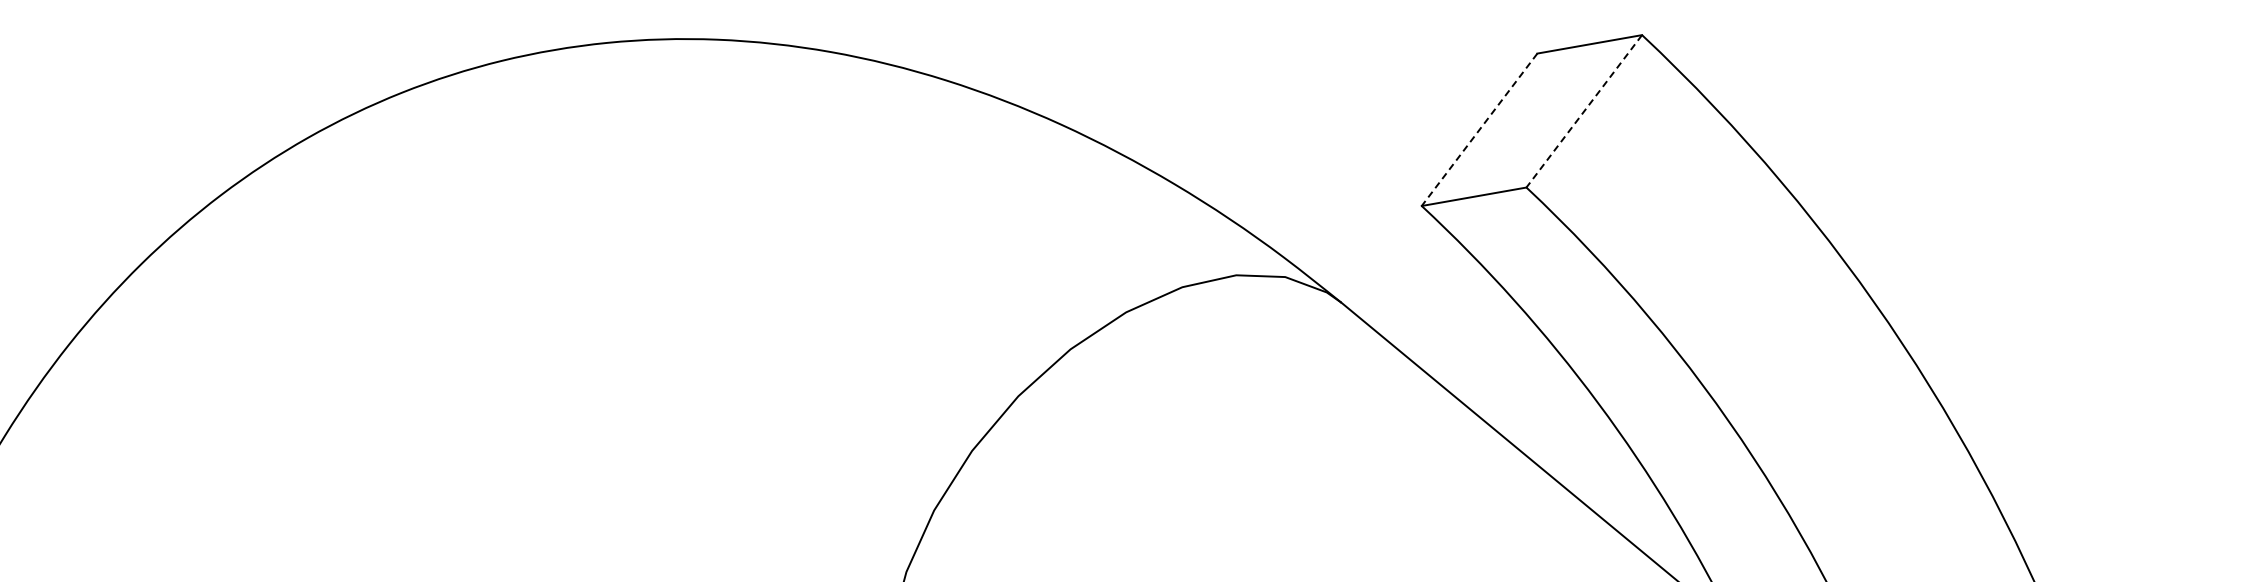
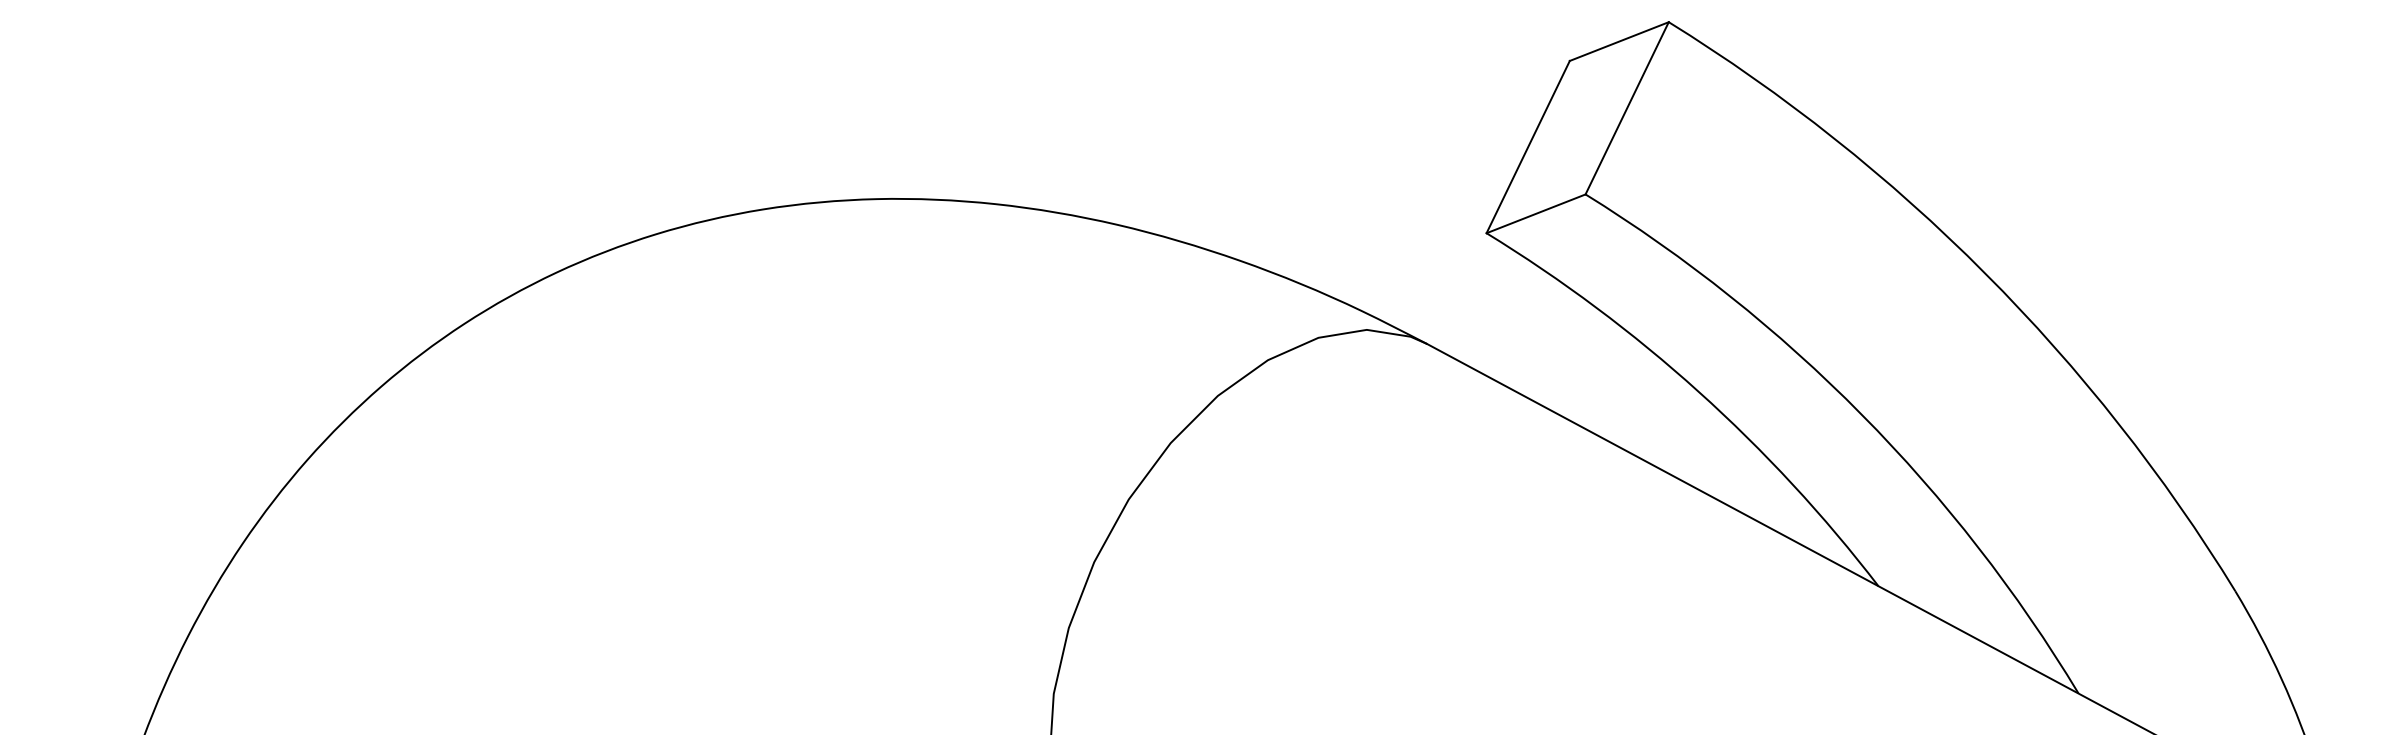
line: (1584, 111) -> (1627, 108), dashed -> solid
line: (1479, 130) -> (1528, 147), dashed -> solid

